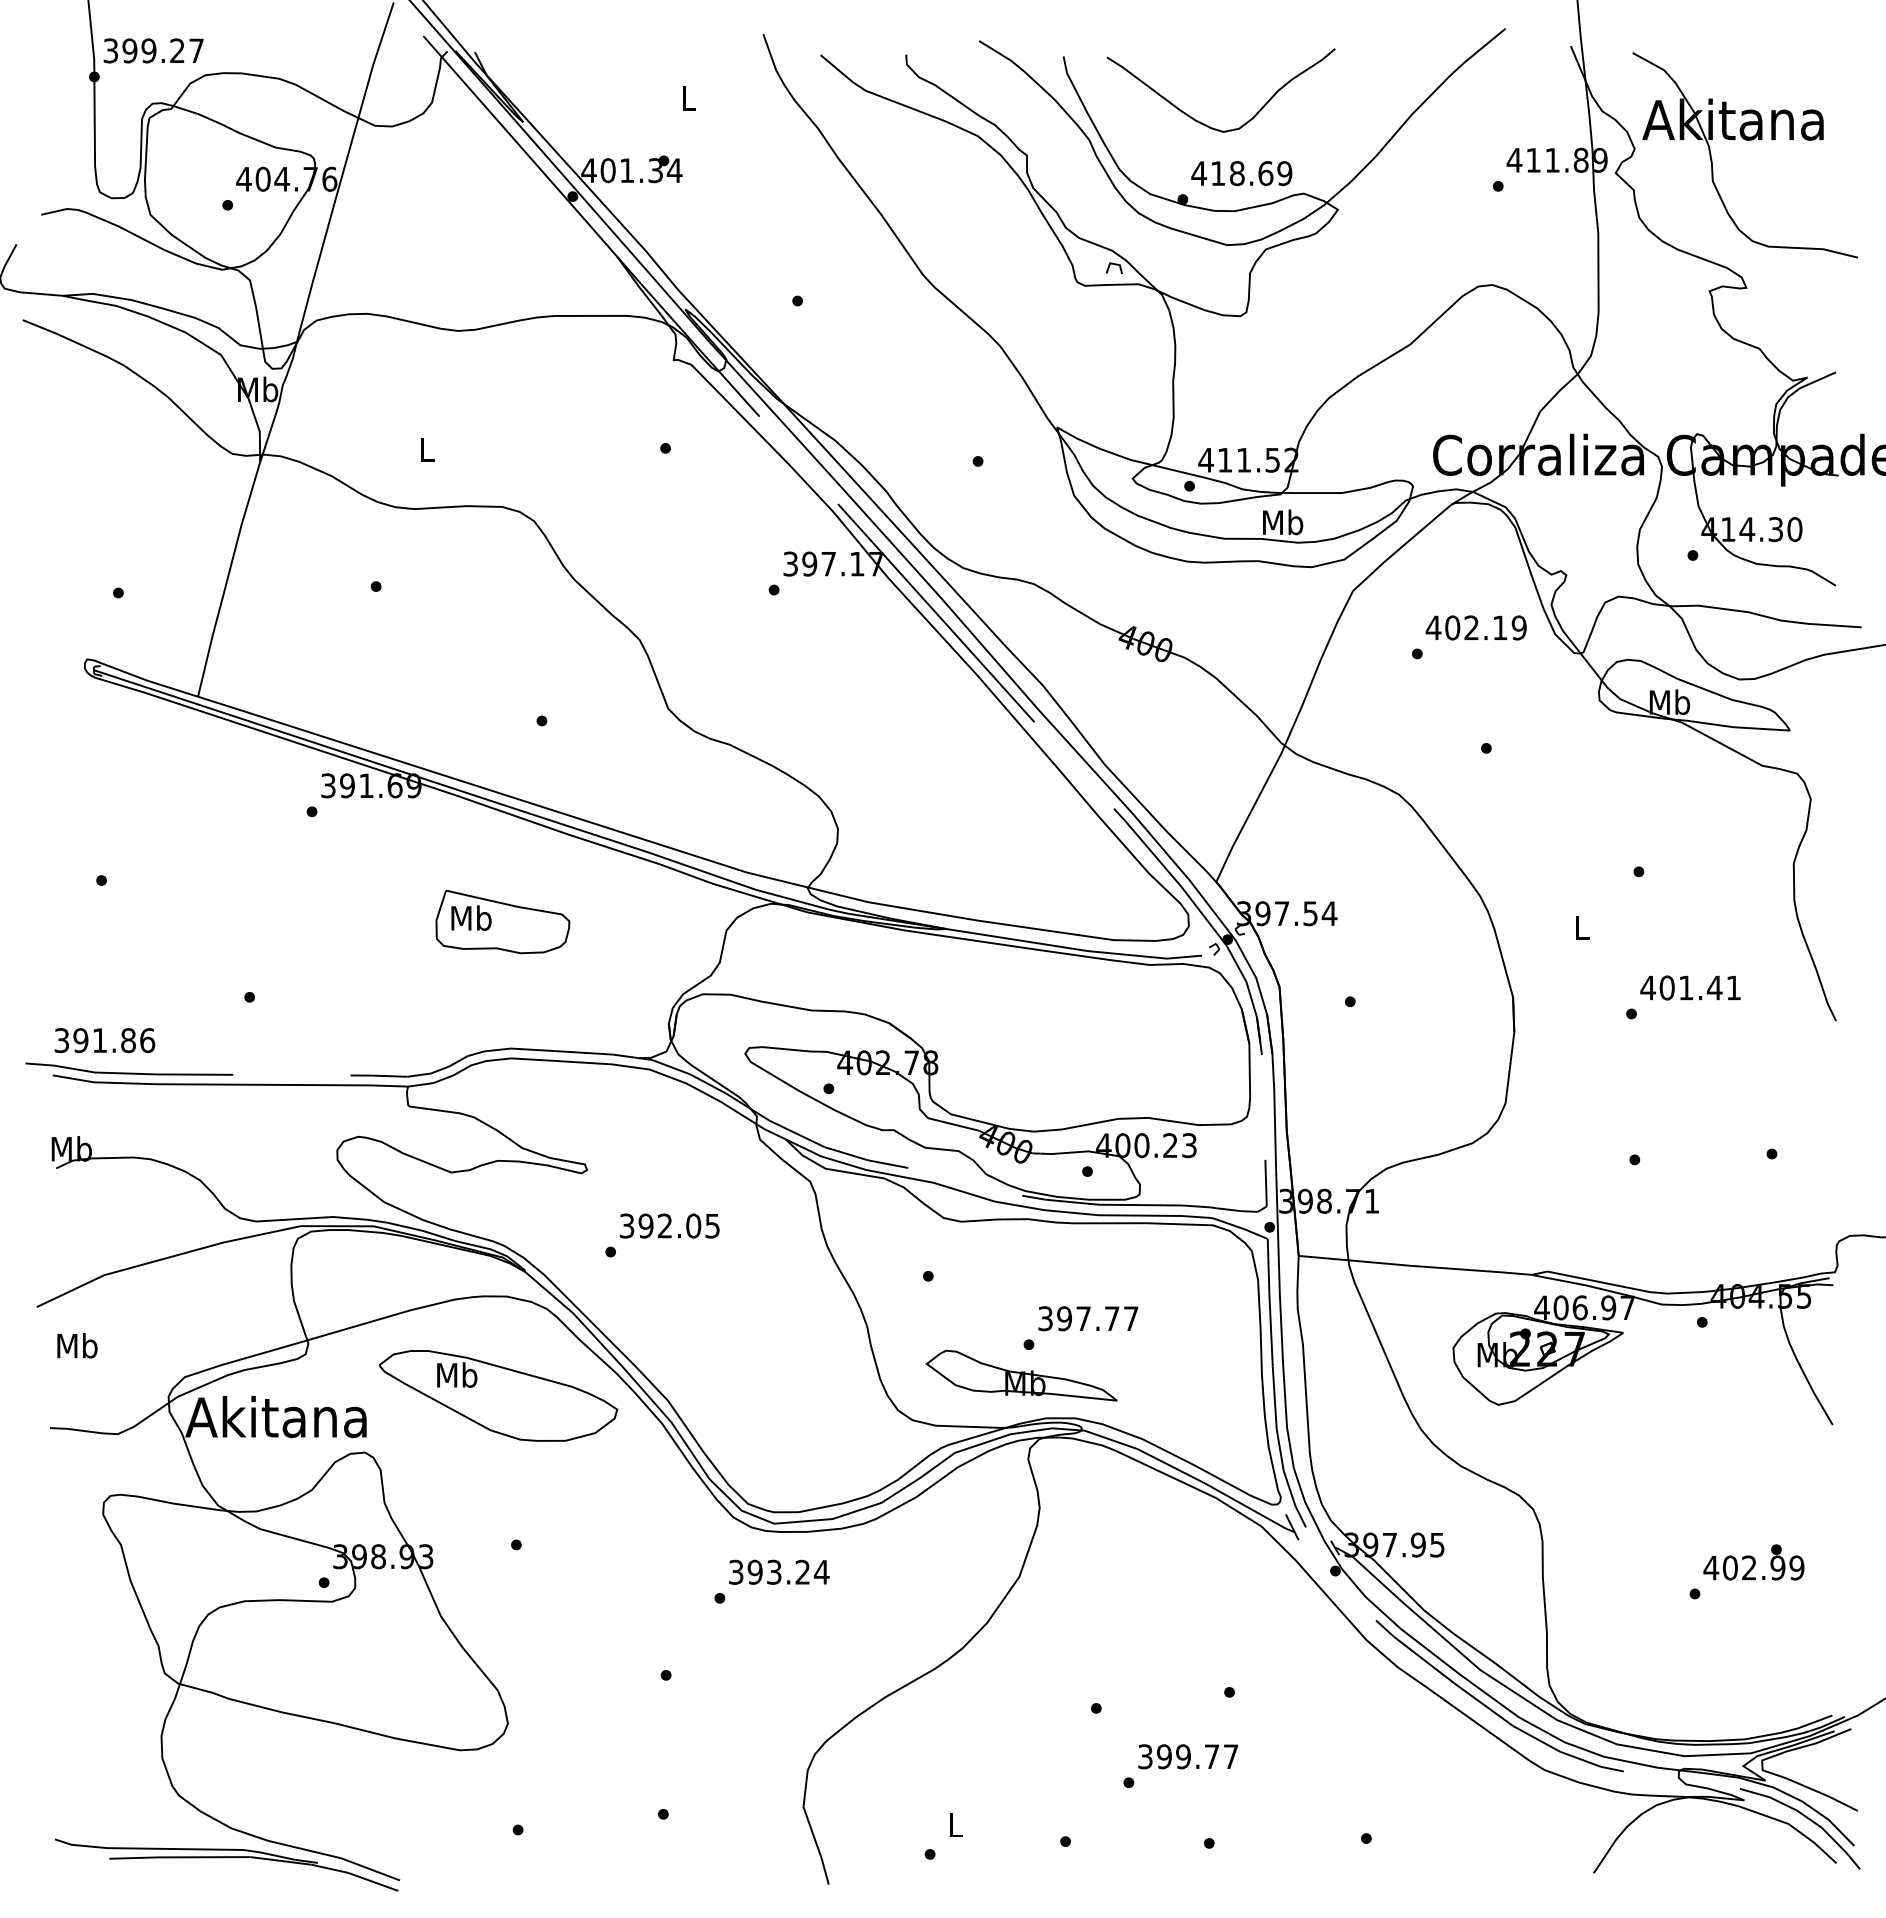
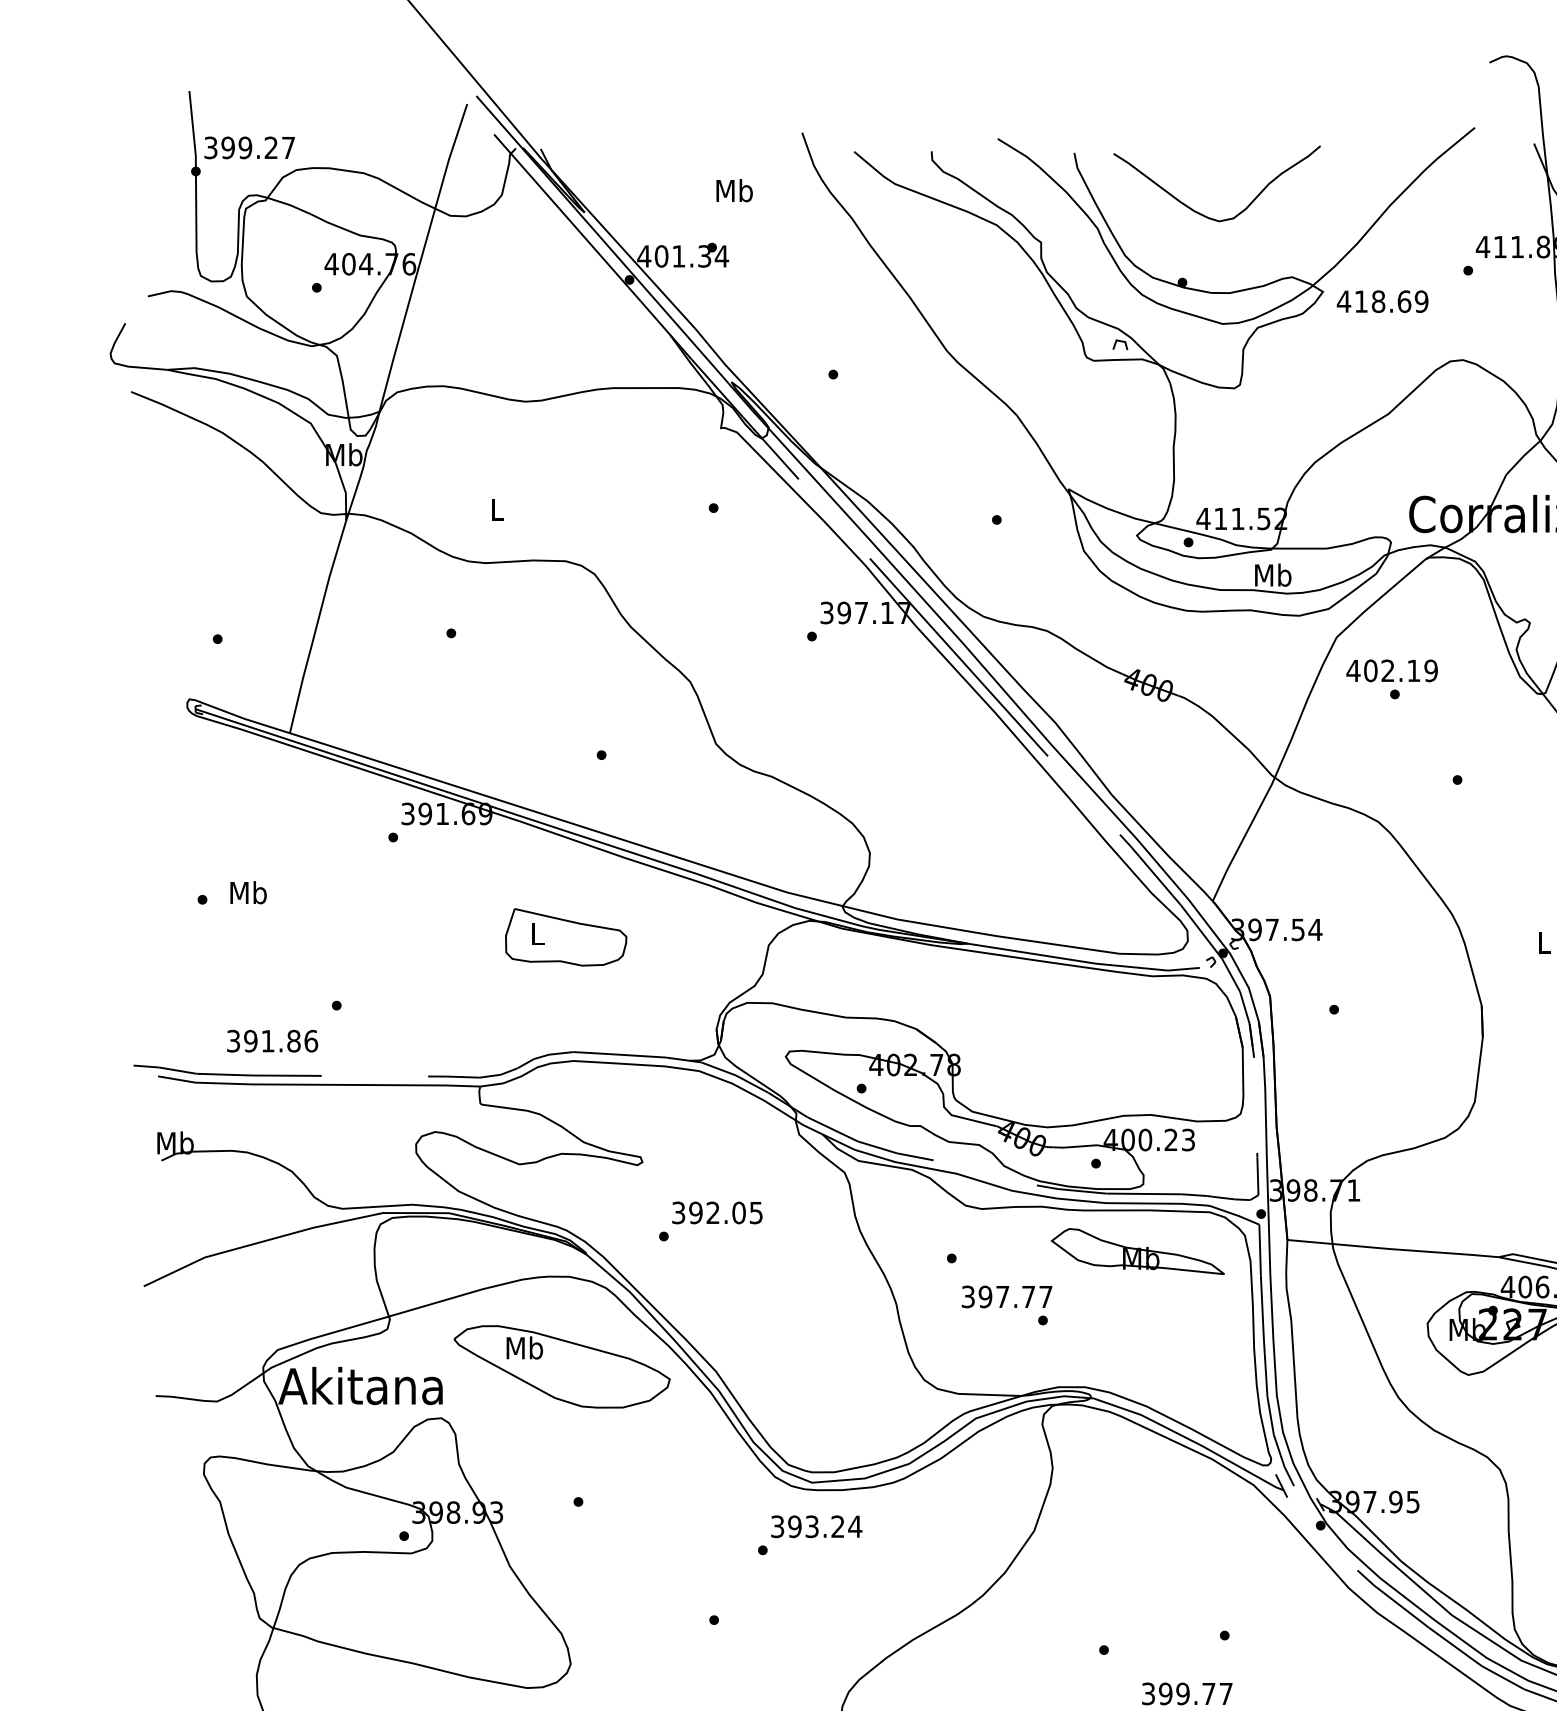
text: (688, 97) -> (734, 190), L -> Mb
text: (1241, 173) -> (1382, 301), moved
text: (1475, 627) -> (1391, 670), moved
text: (471, 917) -> (537, 933), Mb -> L
text: (104, 1040) -> (272, 1041), moved
text: (1088, 1318) -> (1007, 1296), moved
text: (77, 1345) -> (248, 892), moved
part: (1021, 1375) -> (1137, 1251), moved

